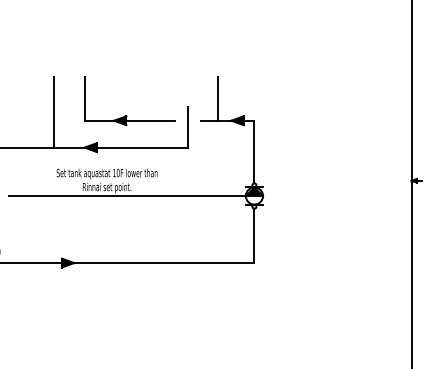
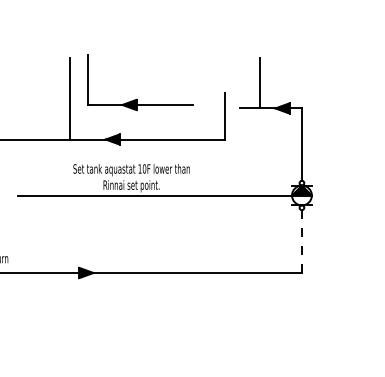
part: (127, 115) -> (137, 98), moved
line: (254, 236) -> (301, 242), solid -> dashed

